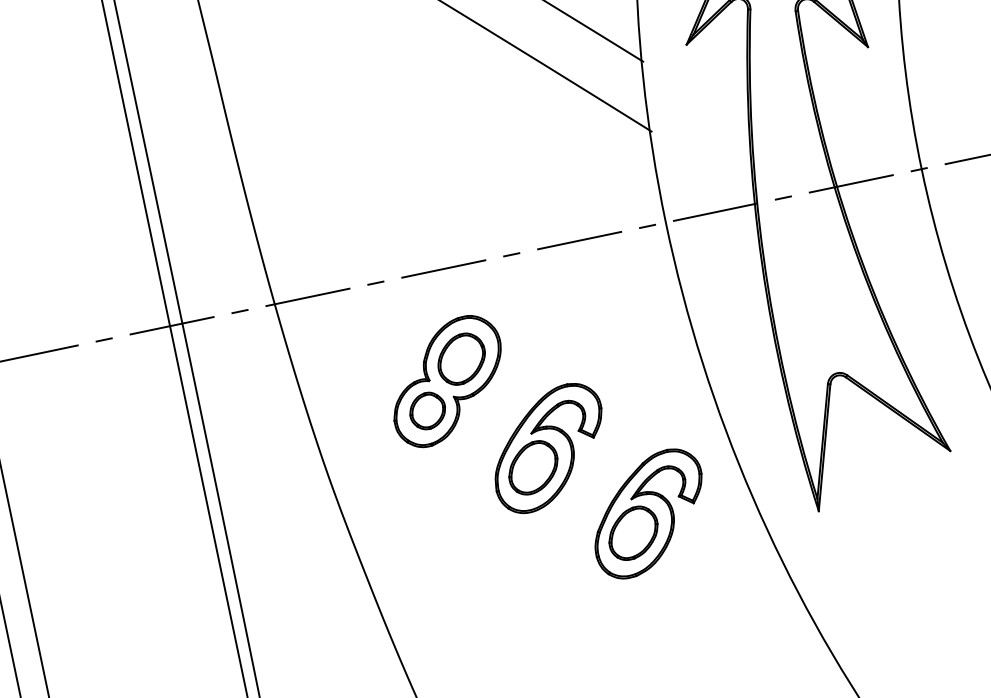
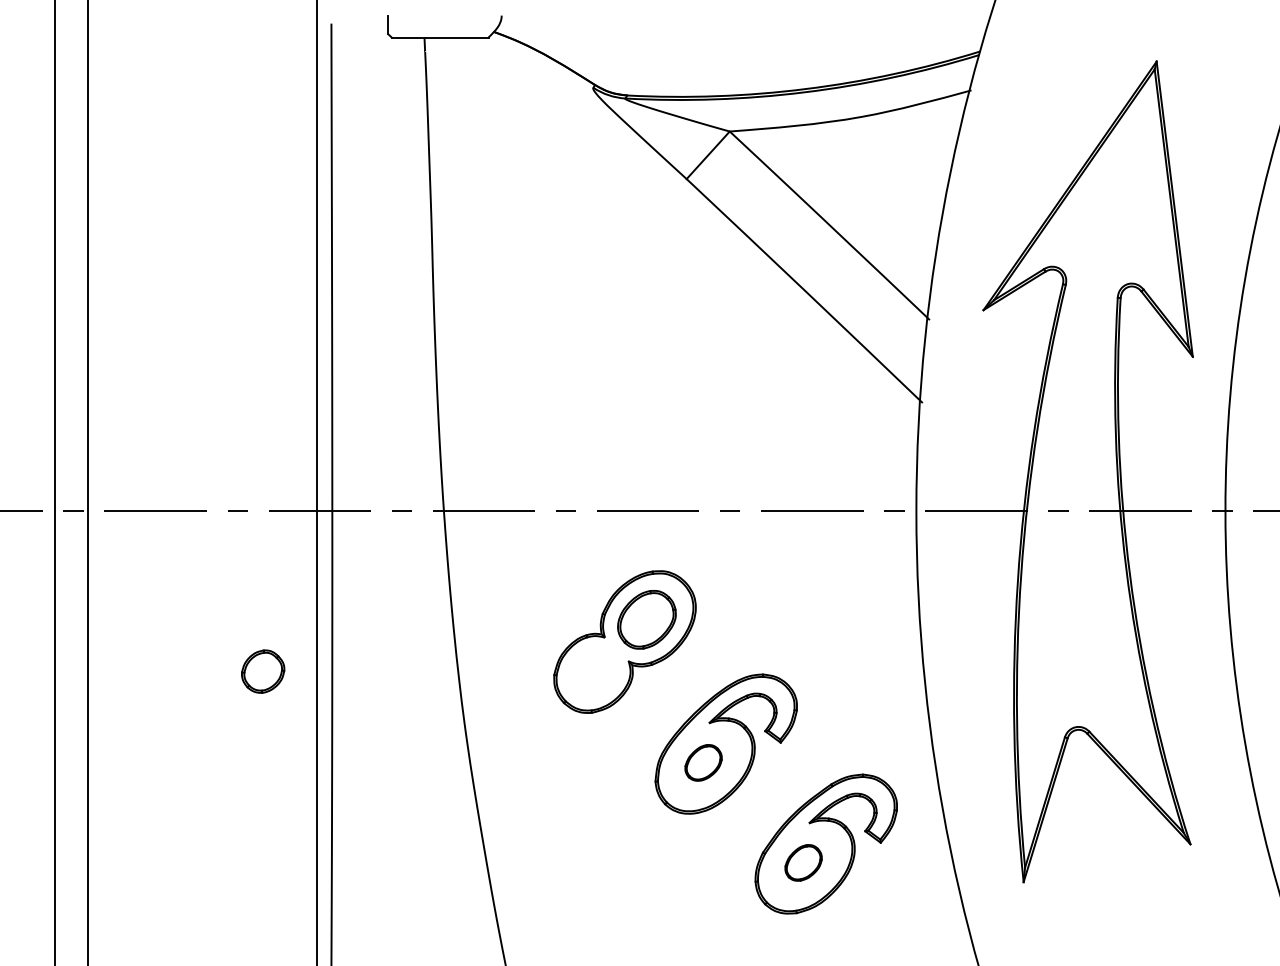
part: (427, 410) -> (263, 671), moved
part: (533, 467) -> (703, 762), size x0.6
part: (633, 532) -> (803, 862), size x0.6

